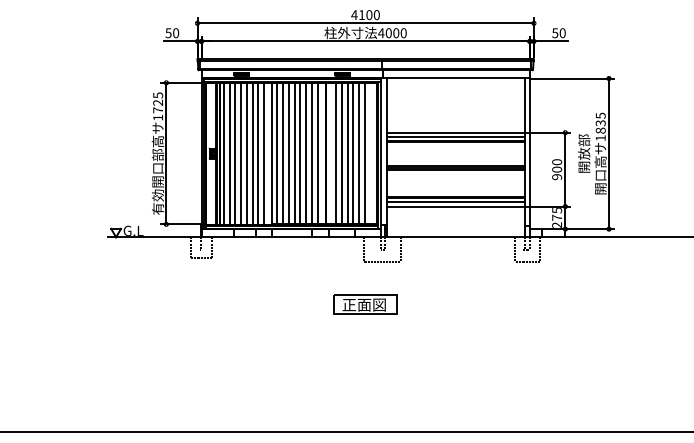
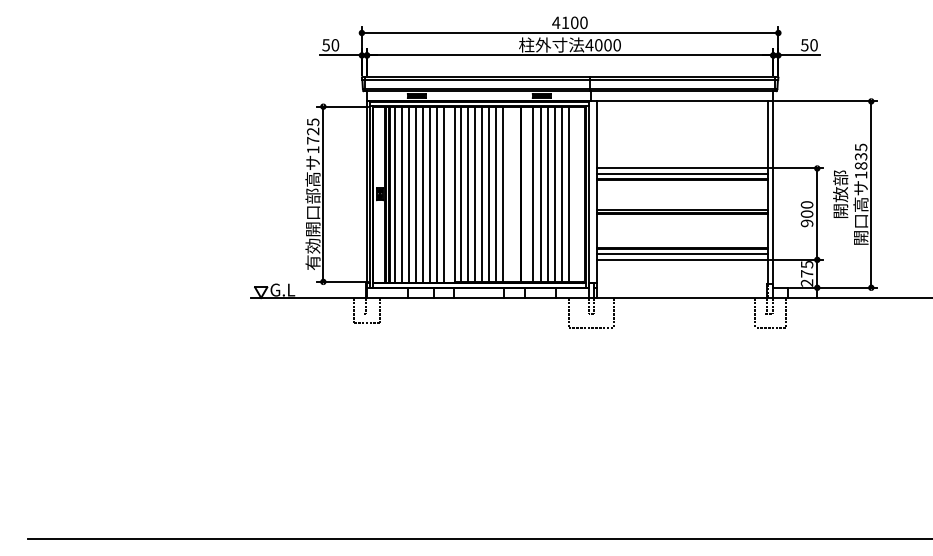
line: (317, 152) -> (510, 193), removed
part: (365, 304) -> (569, 380), removed

